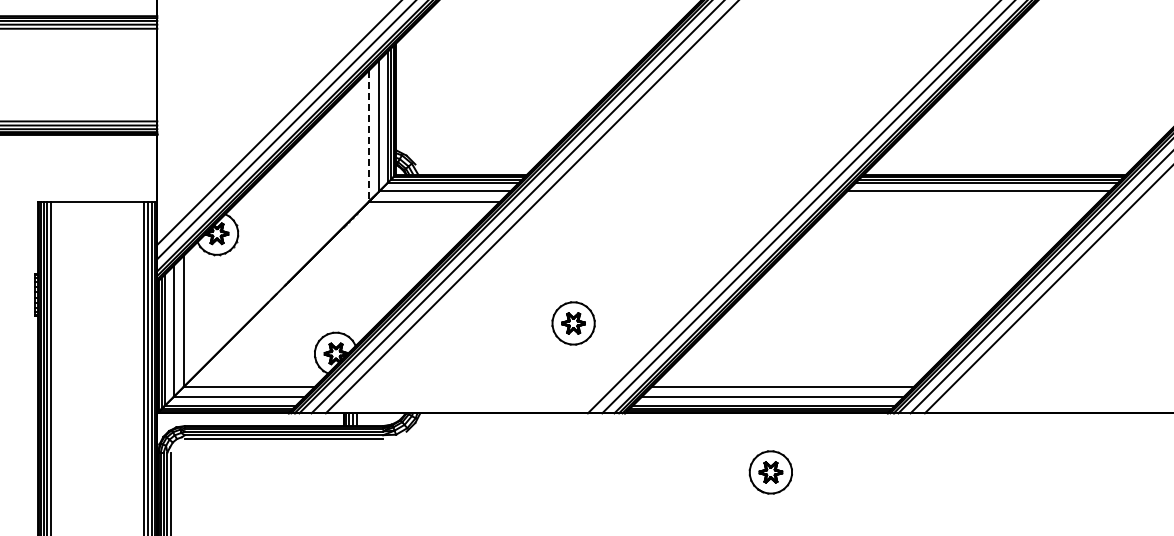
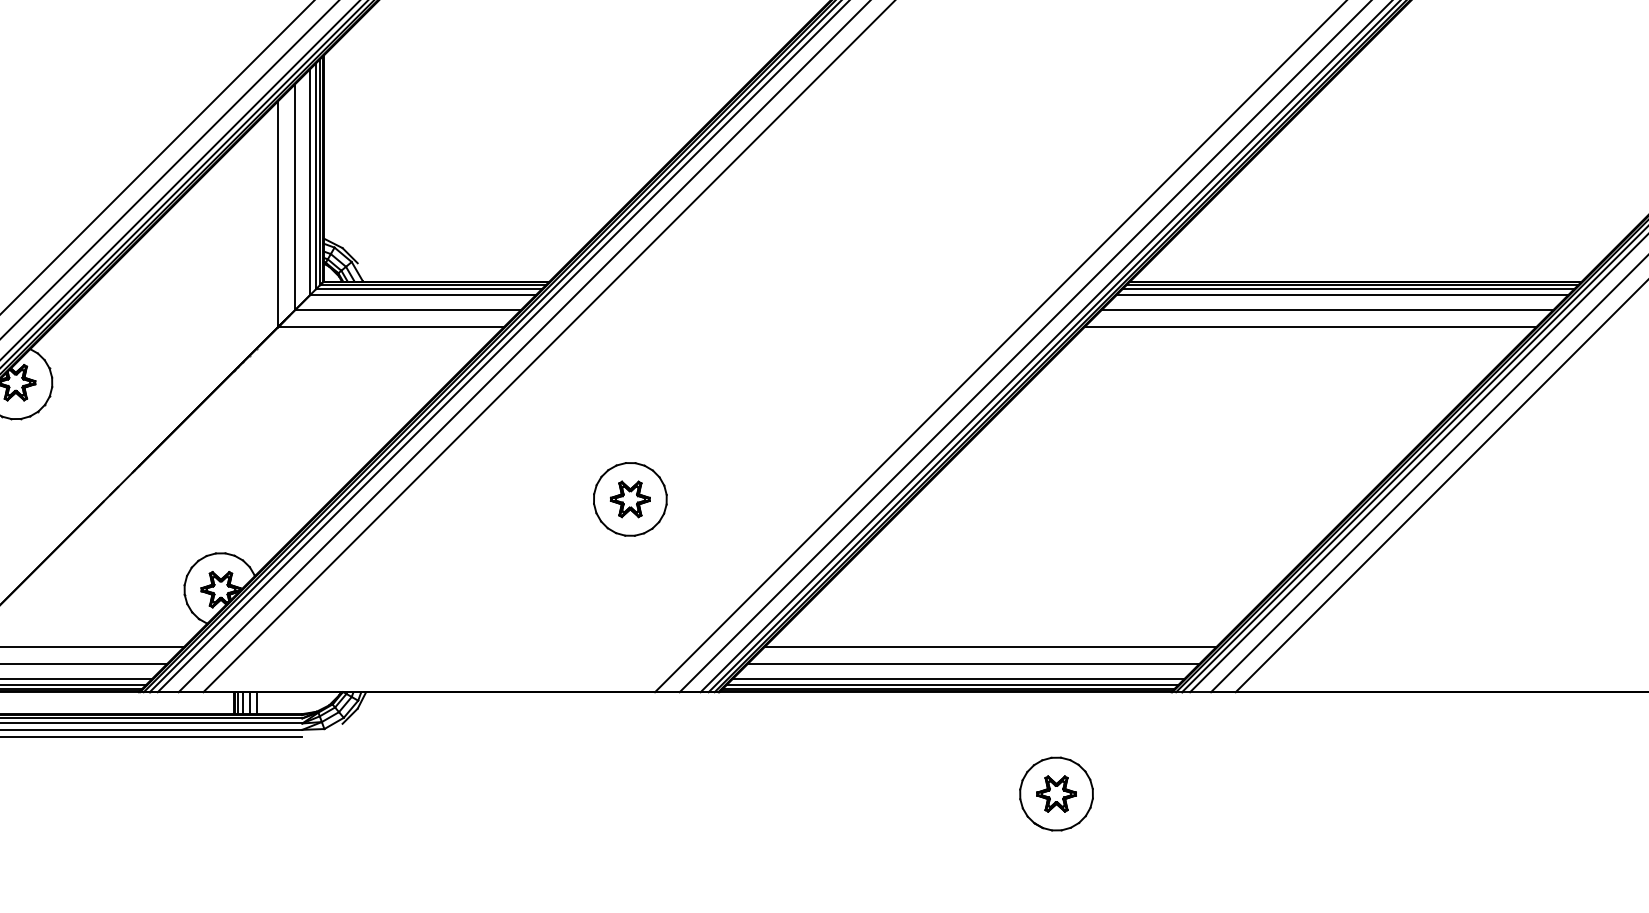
line: (369, 136) -> (278, 215), dashed -> solid
line: (968, 201) -> (1310, 327), added
part: (573, 323) -> (630, 499), moved
part: (770, 472) -> (1055, 794), moved

